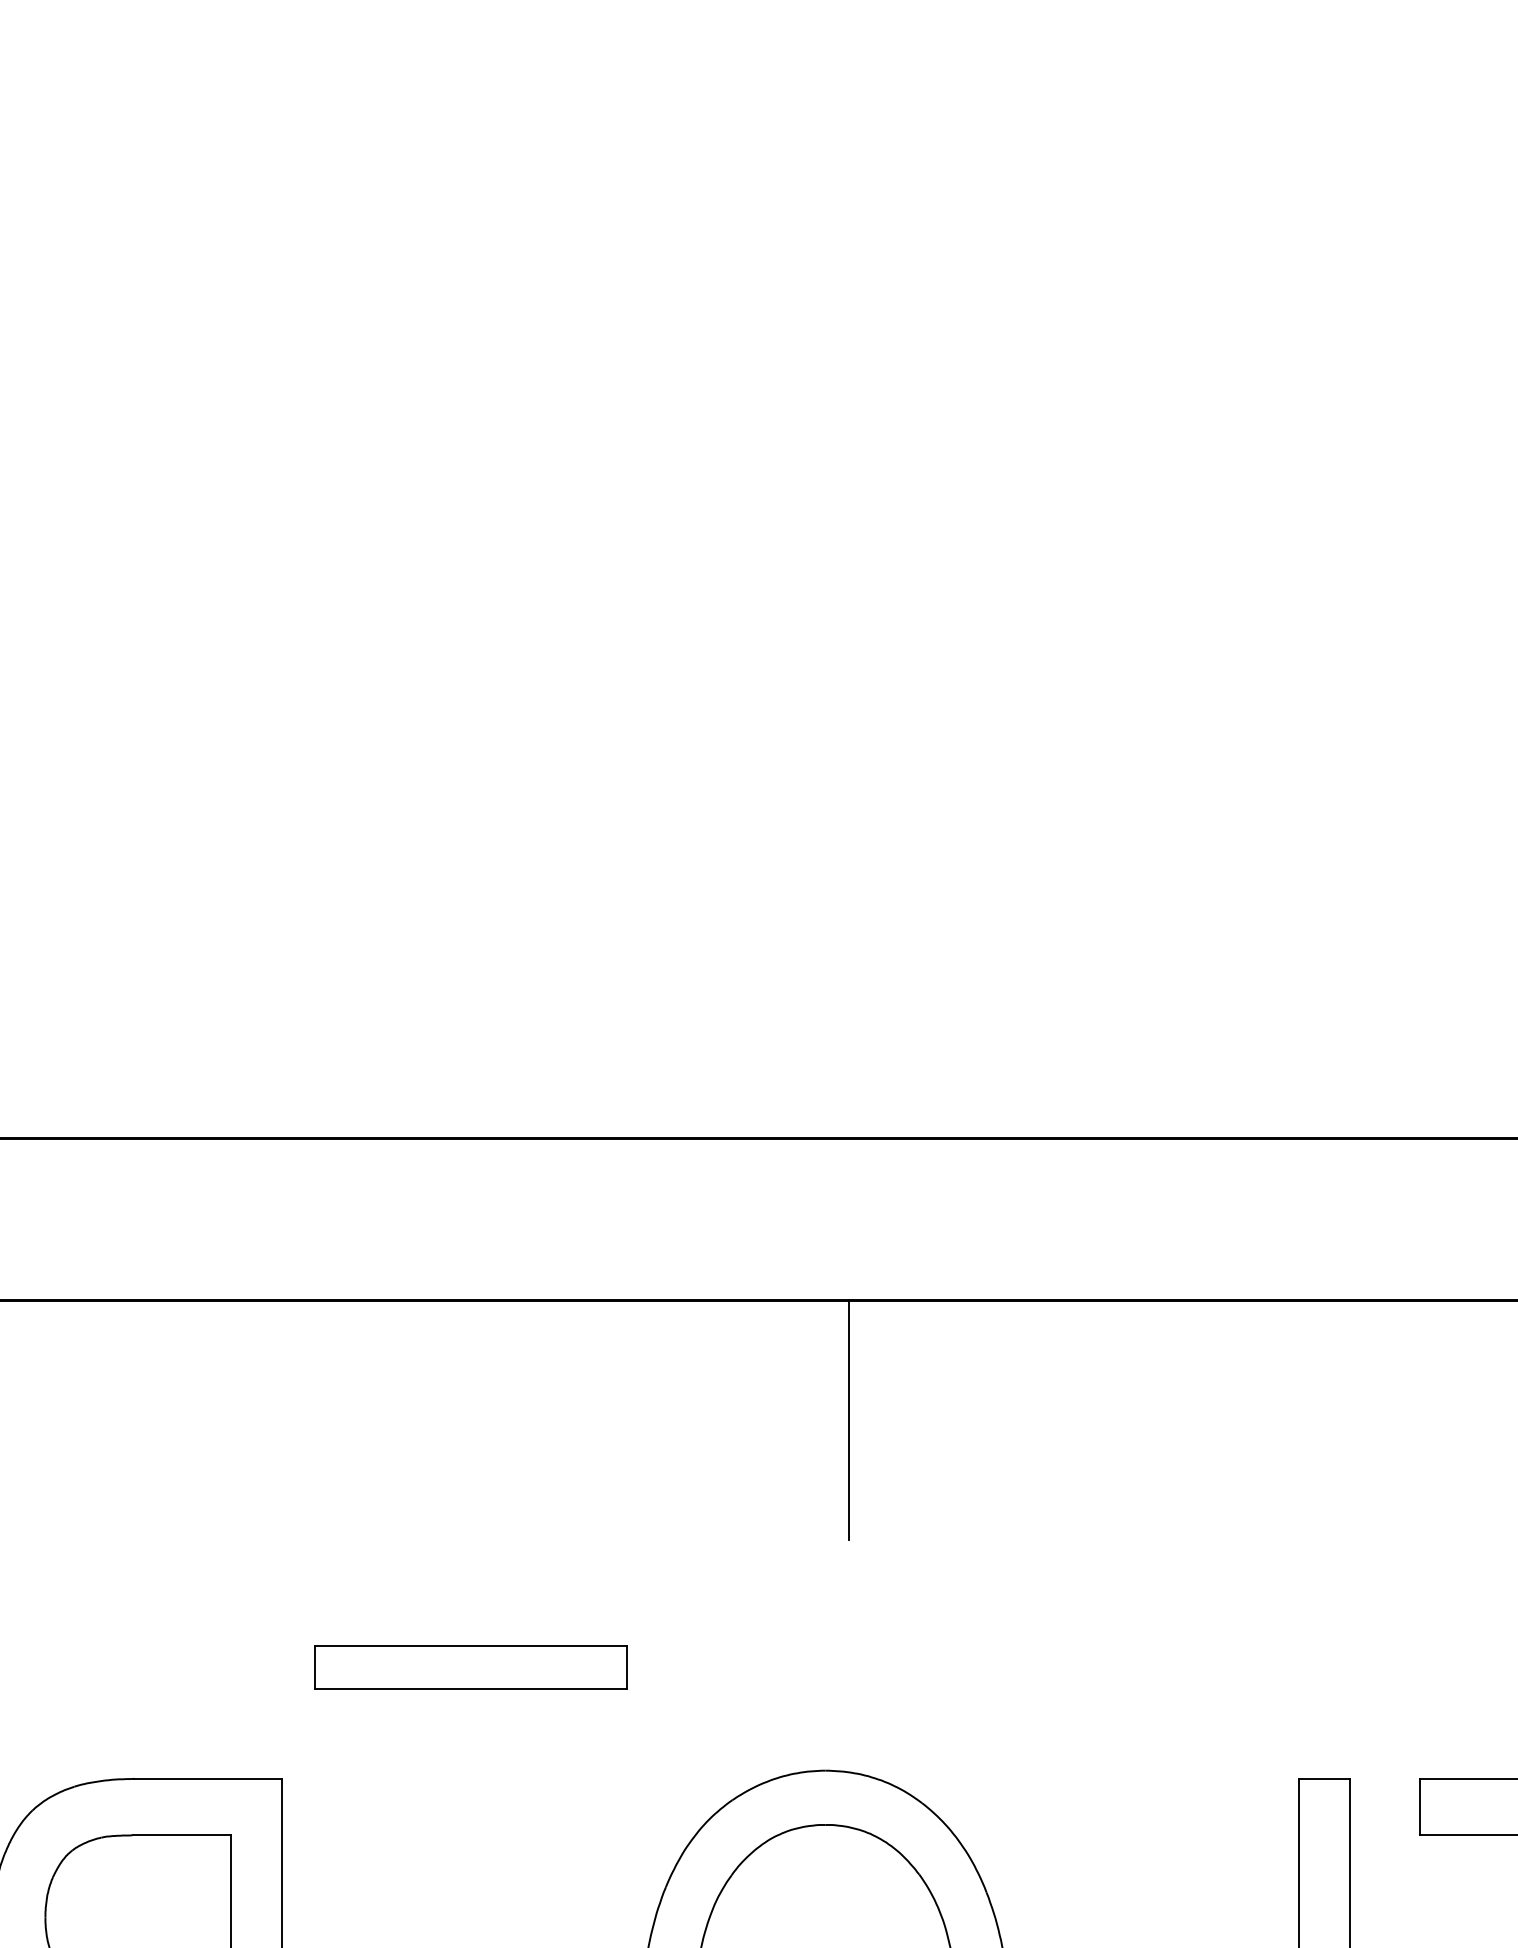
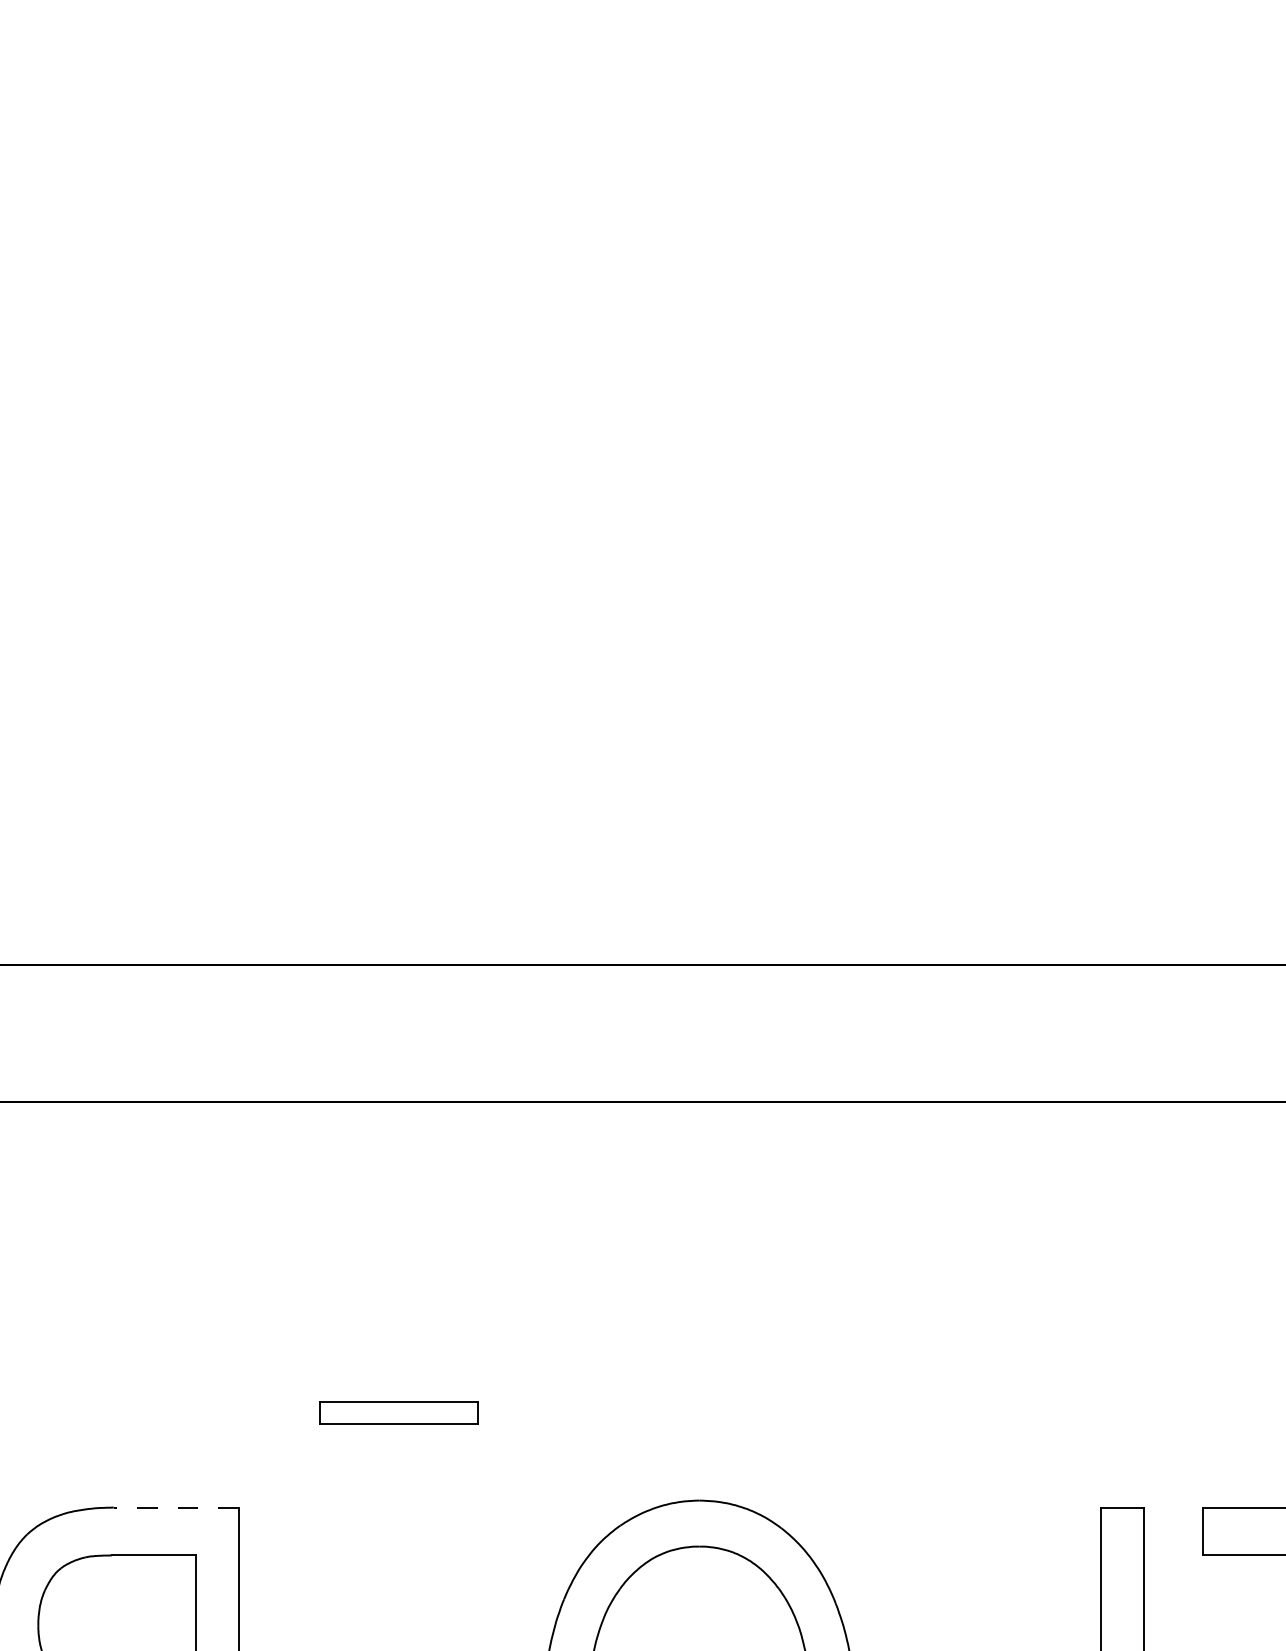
line: (849, 1419) -> (719, 1203), removed
part: (470, 1667) -> (398, 1413), size x0.6
line: (208, 1778) -> (176, 1507), solid -> dashed

